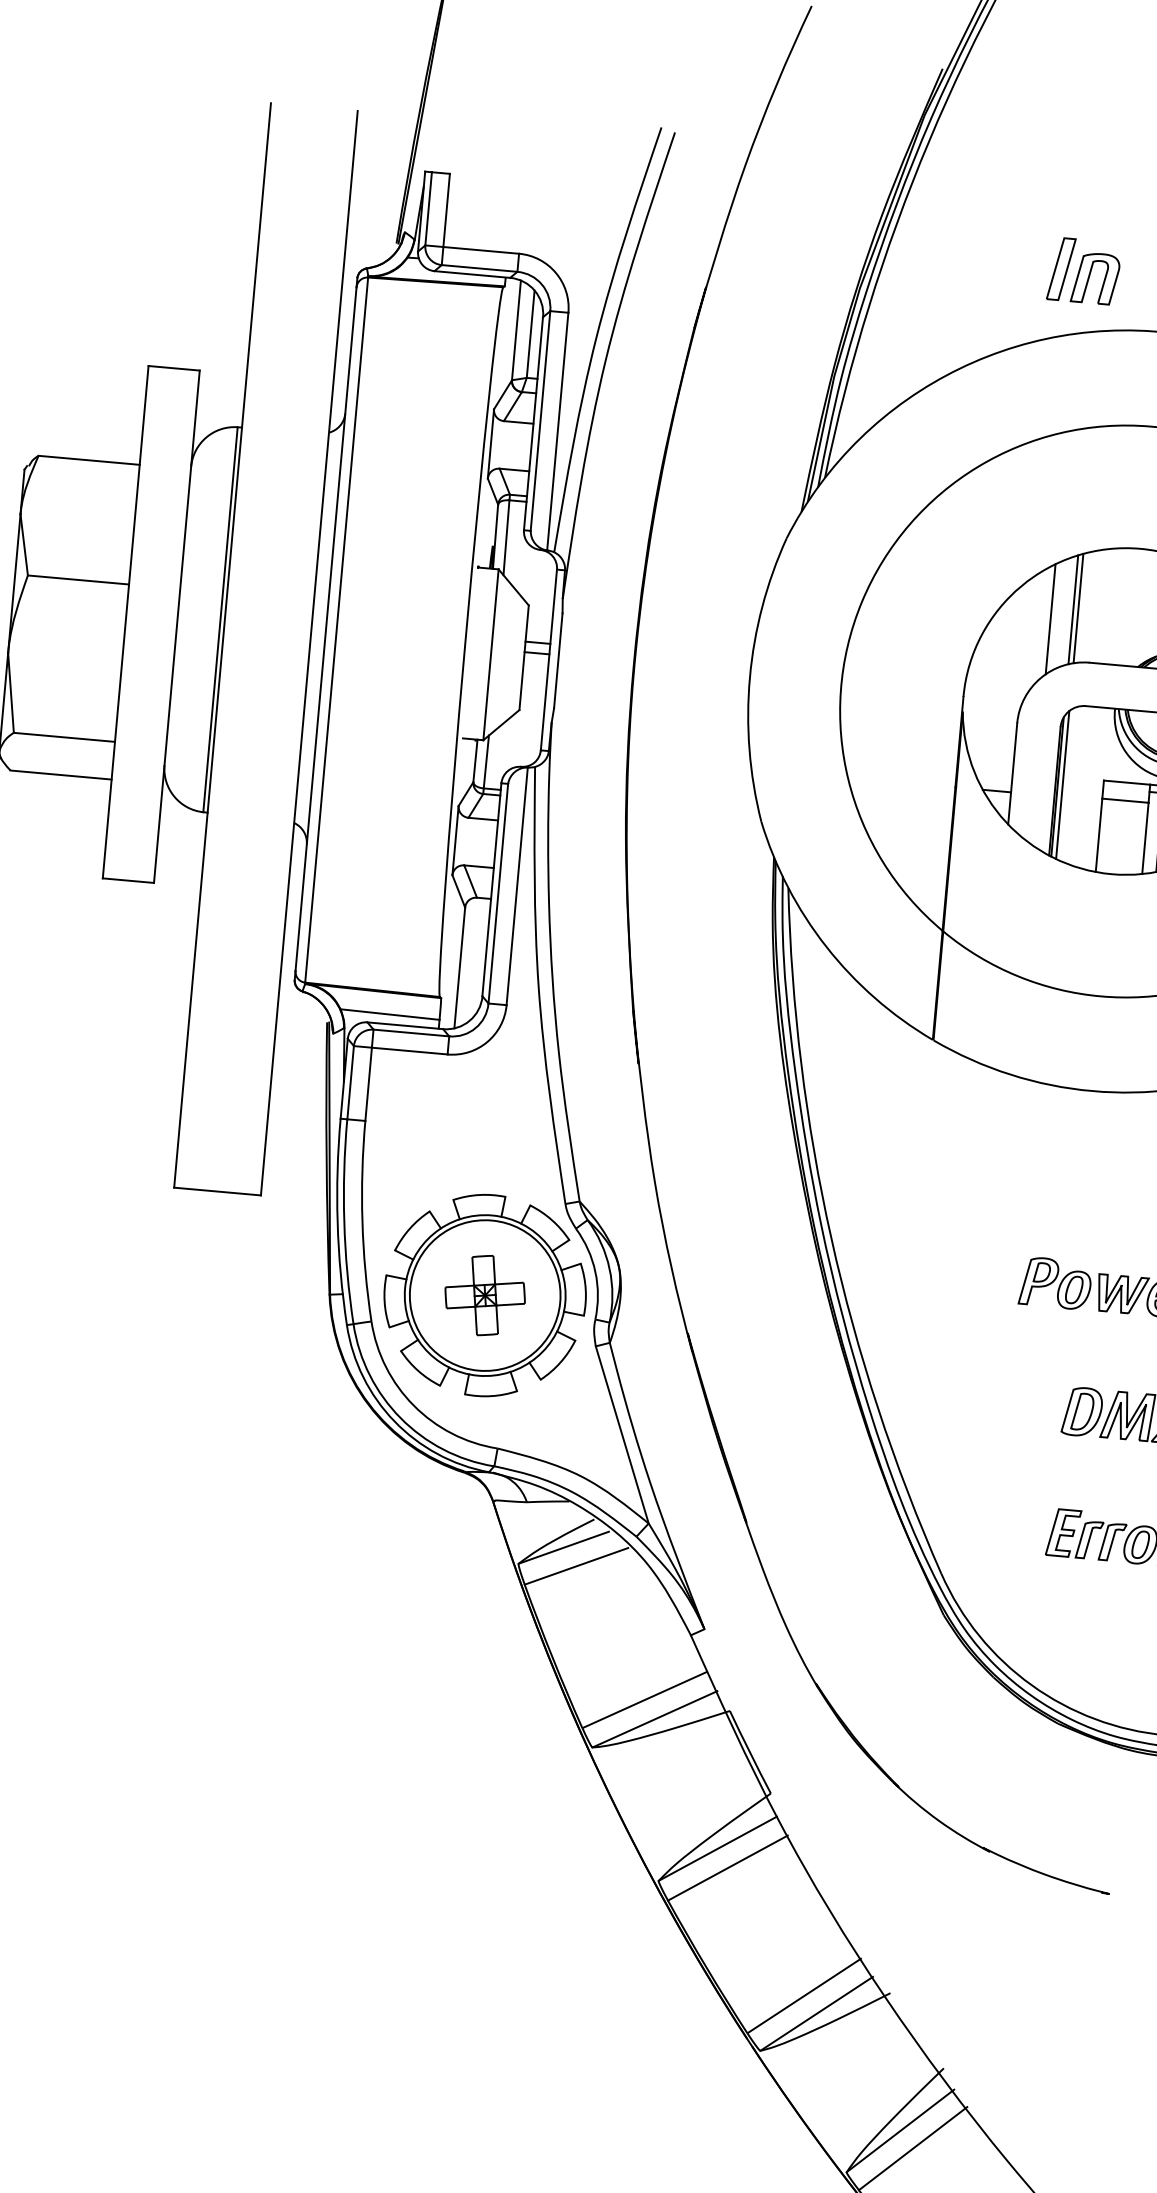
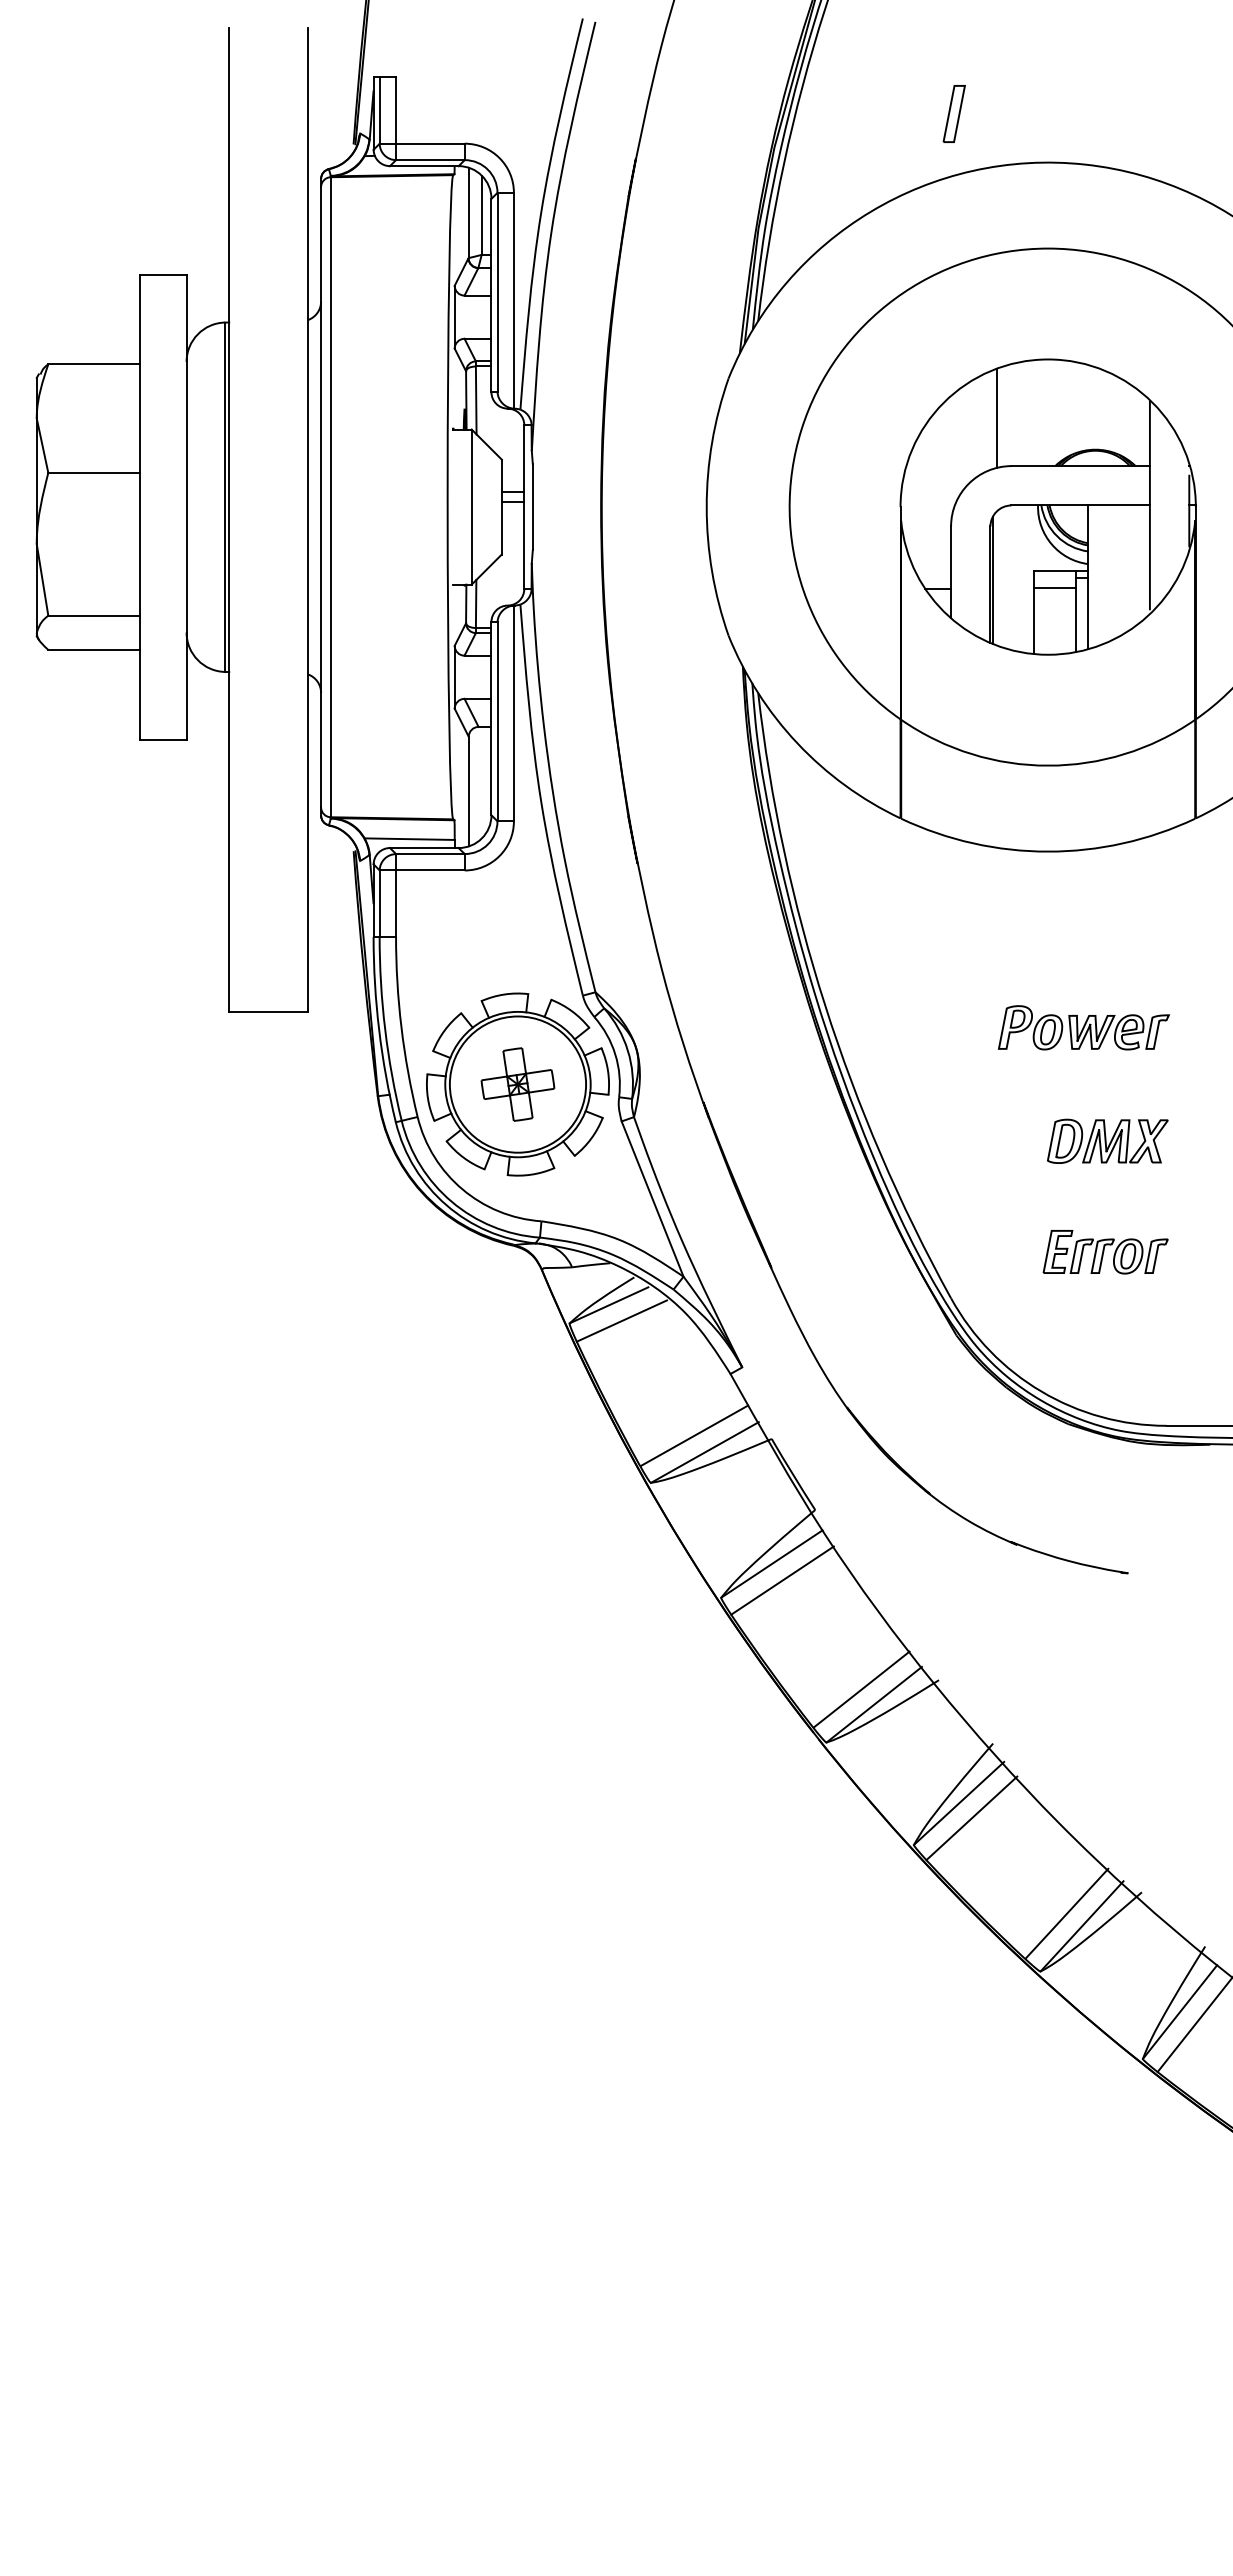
part: (1095, 278) -> (985, 119), removed
line: (1073, 609) -> (992, 419), removed
line: (1050, 619) -> (972, 430), removed
line: (1063, 785) -> (997, 578), removed

